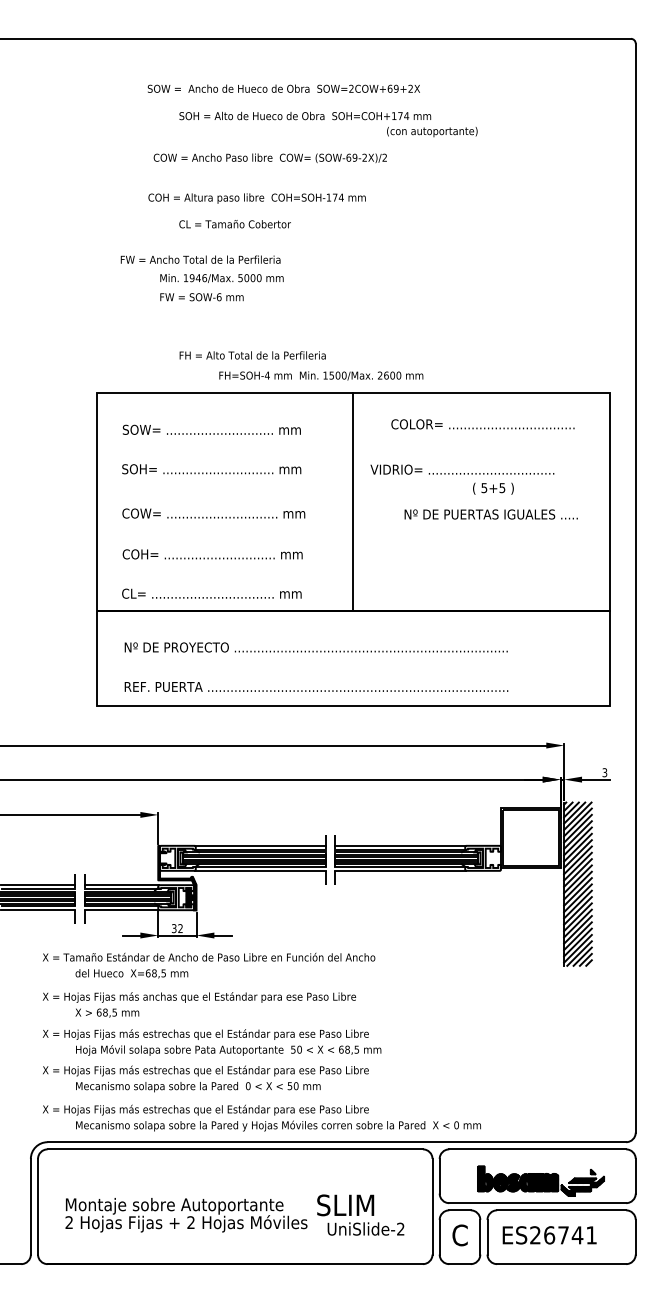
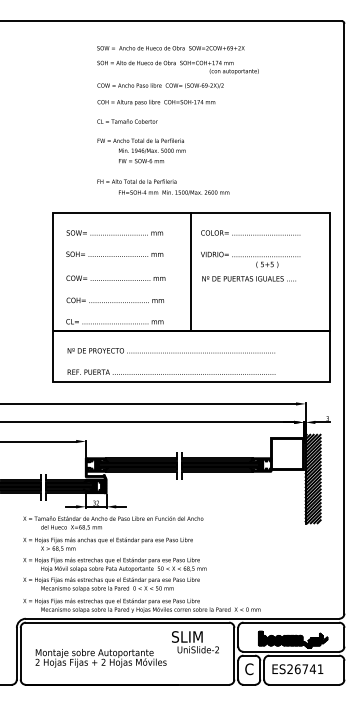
text: (283, 89) -> (170, 48), moved
text: (270, 157) -> (160, 85), moved
text: (257, 198) -> (156, 102), moved
text: (201, 277) -> (141, 150), moved
text: (301, 364) -> (163, 186), moved
text: (482, 423) -> (250, 232), moved
text: (489, 513) -> (248, 278), moved
text: (360, 1215) -> (195, 642), moved

